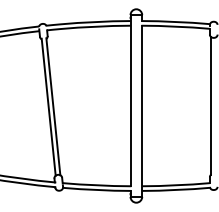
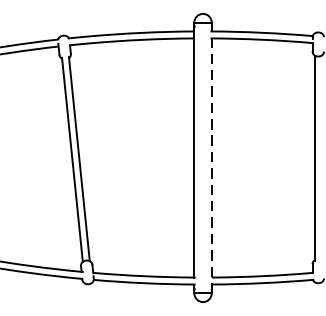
line: (142, 111) -> (212, 166), solid -> dashed

